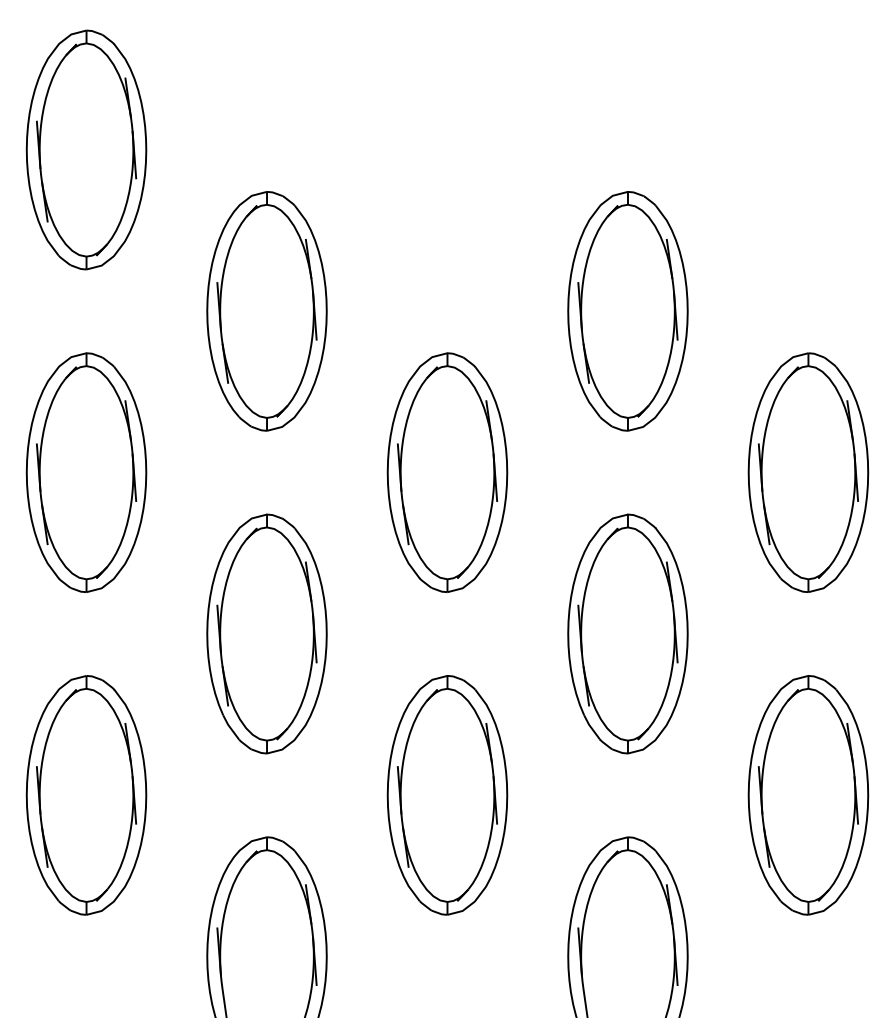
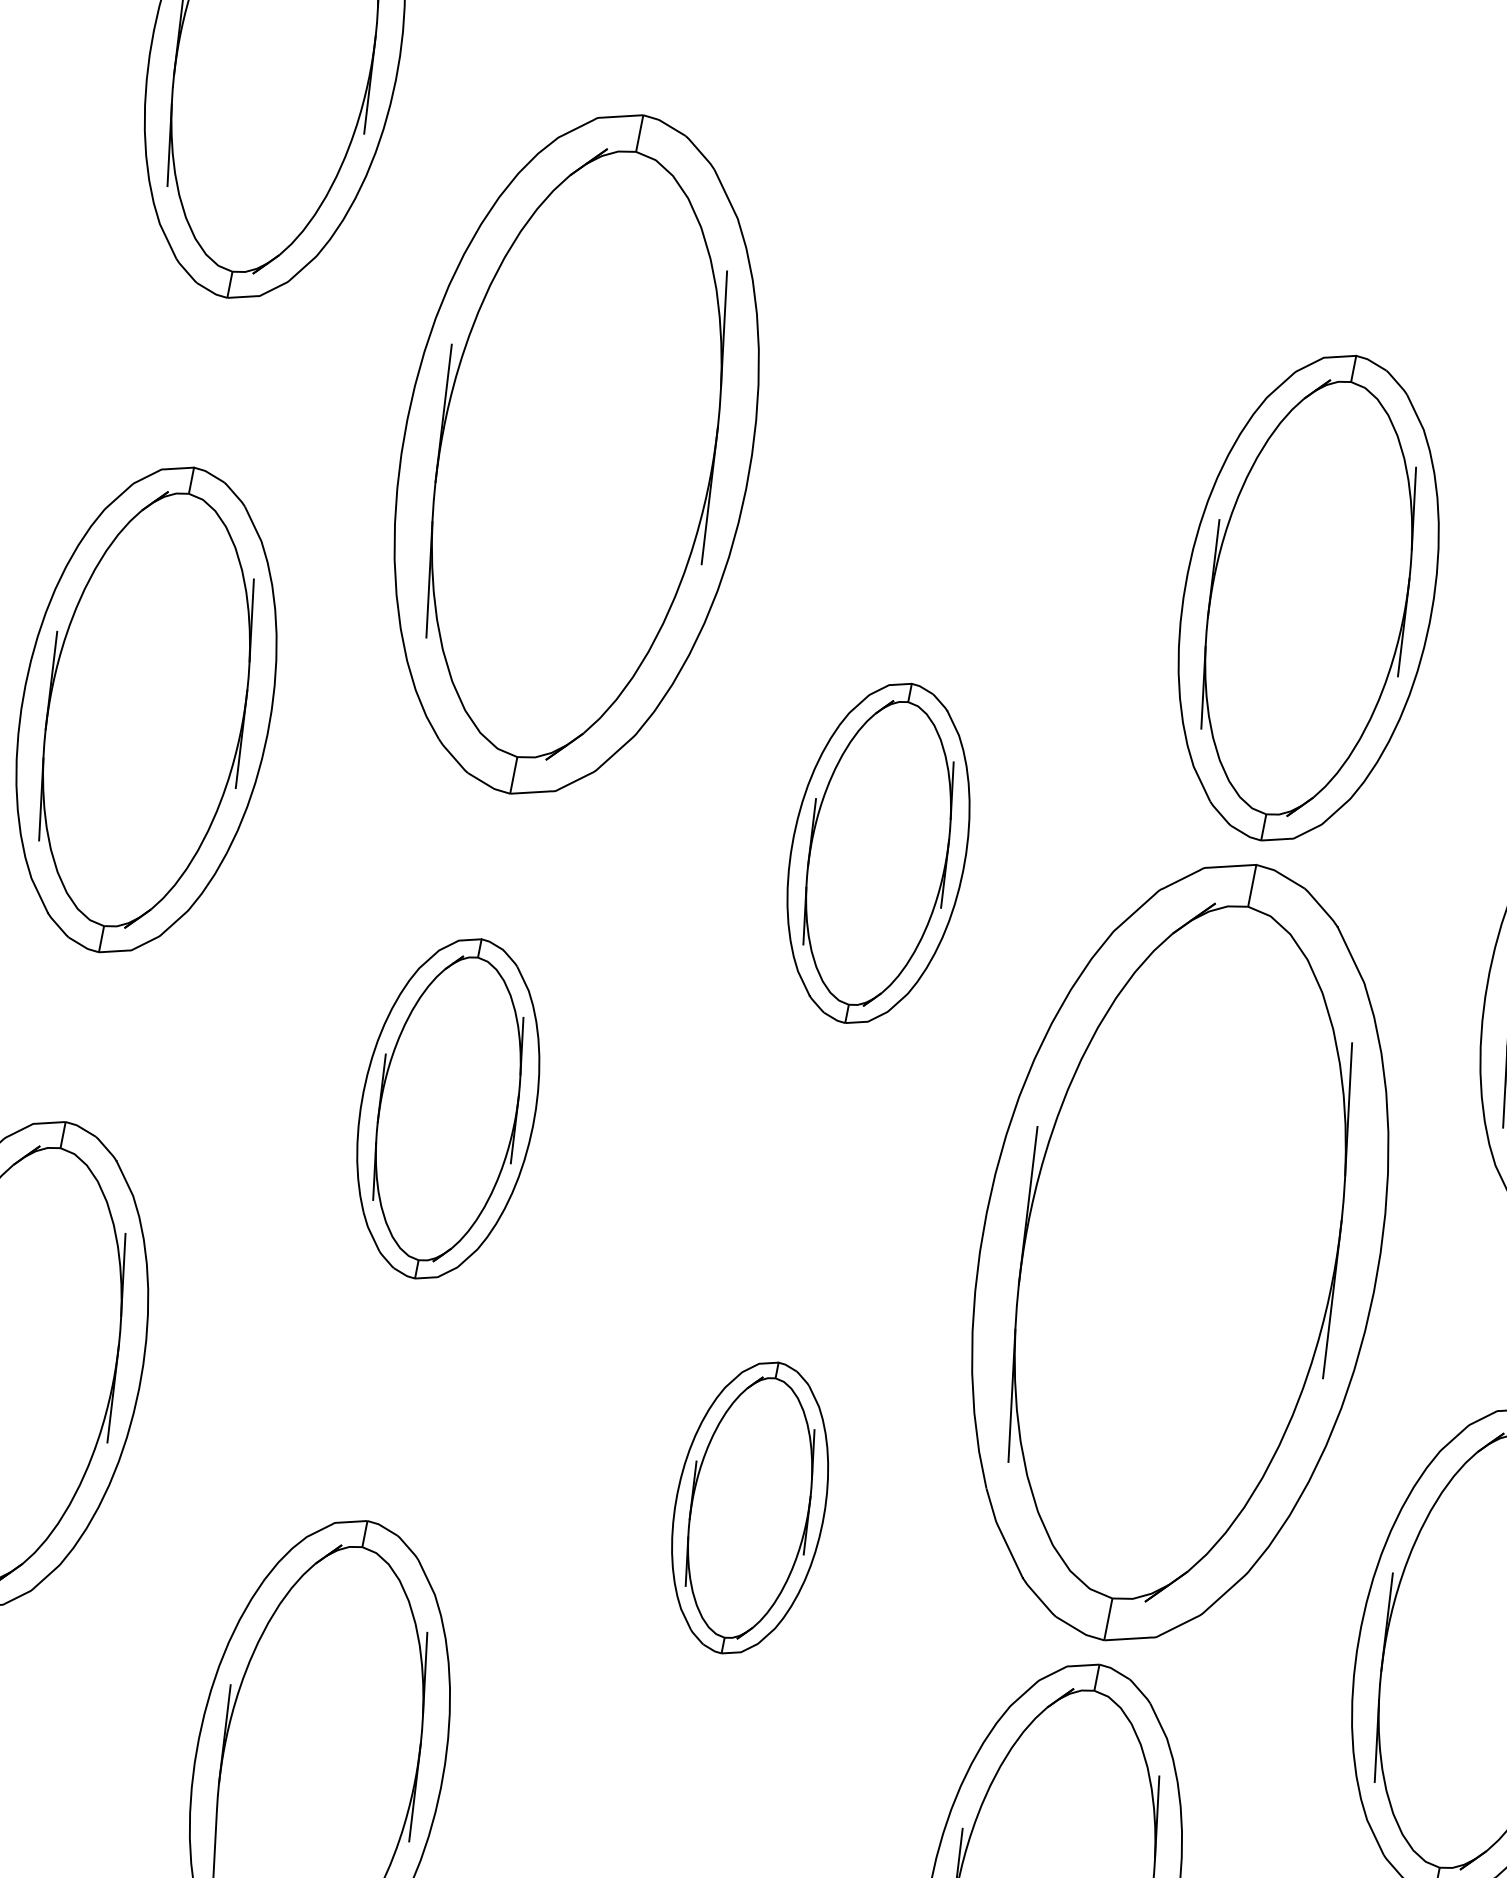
part: (266, 311) -> (575, 454), size x1.4
part: (447, 472) -> (878, 853), size x0.7
part: (266, 633) -> (447, 1107), size x0.7
part: (627, 633) -> (1179, 1251), size x1.6
part: (447, 795) -> (750, 1508), size x0.6

